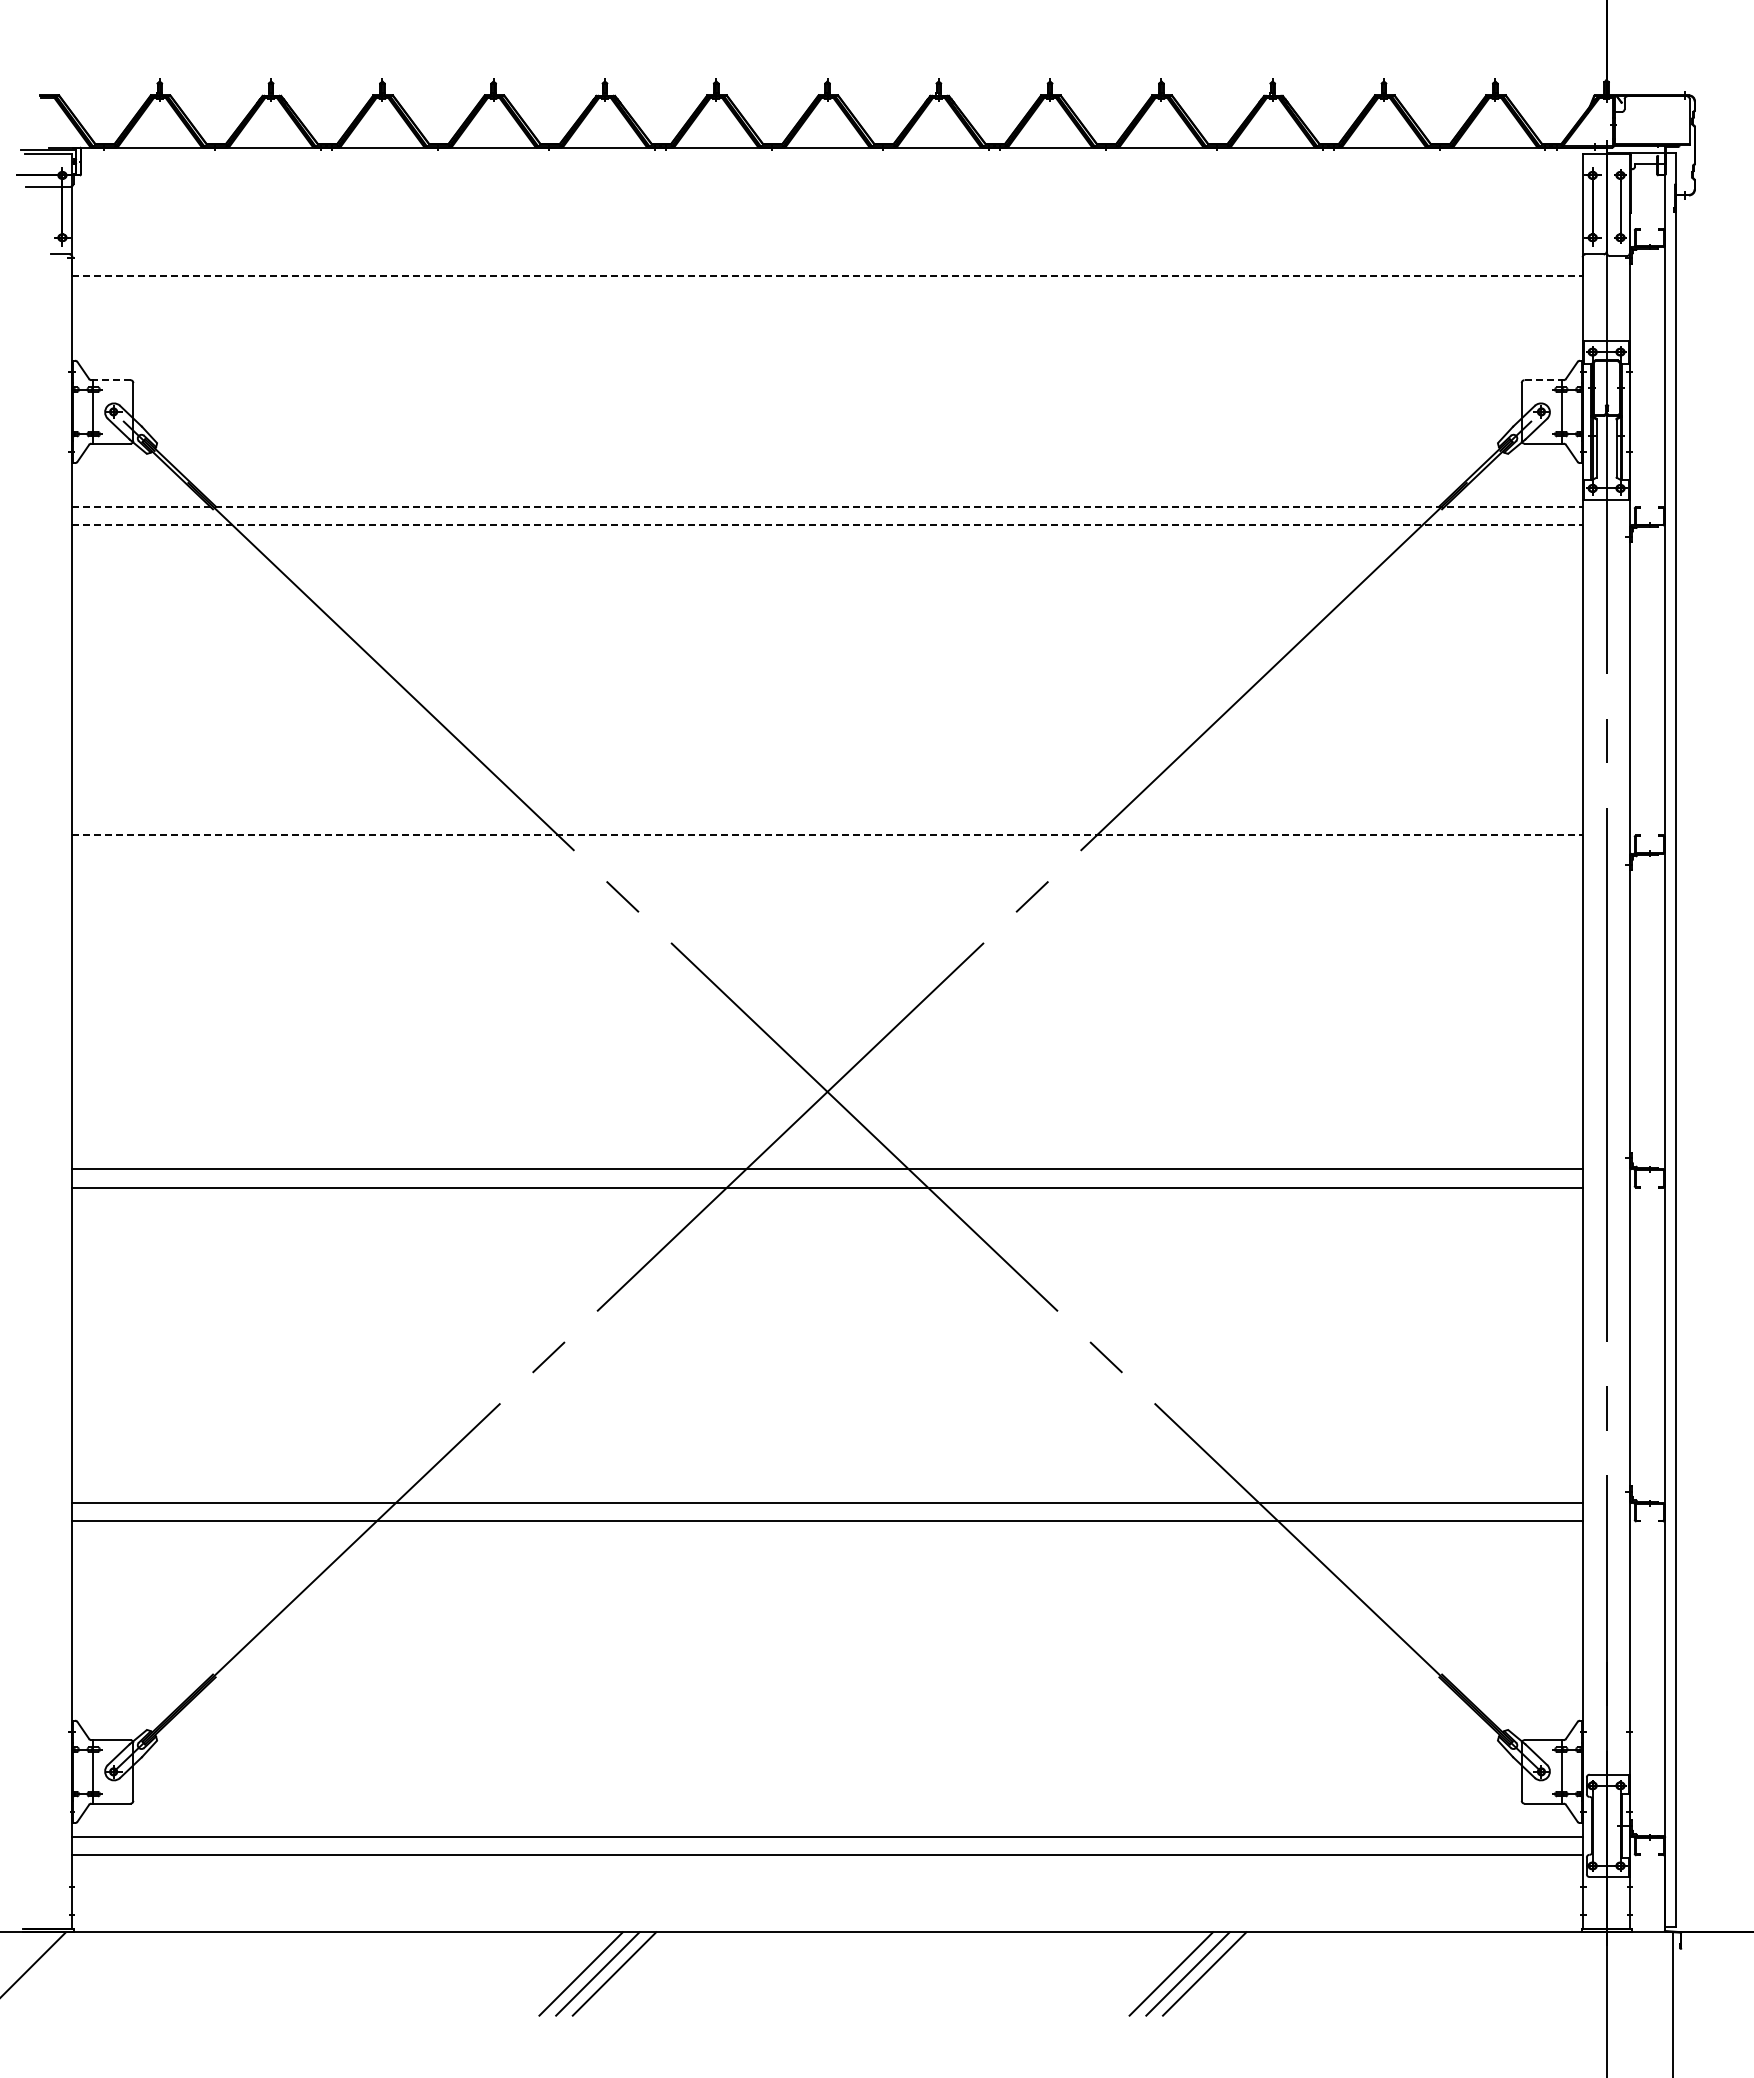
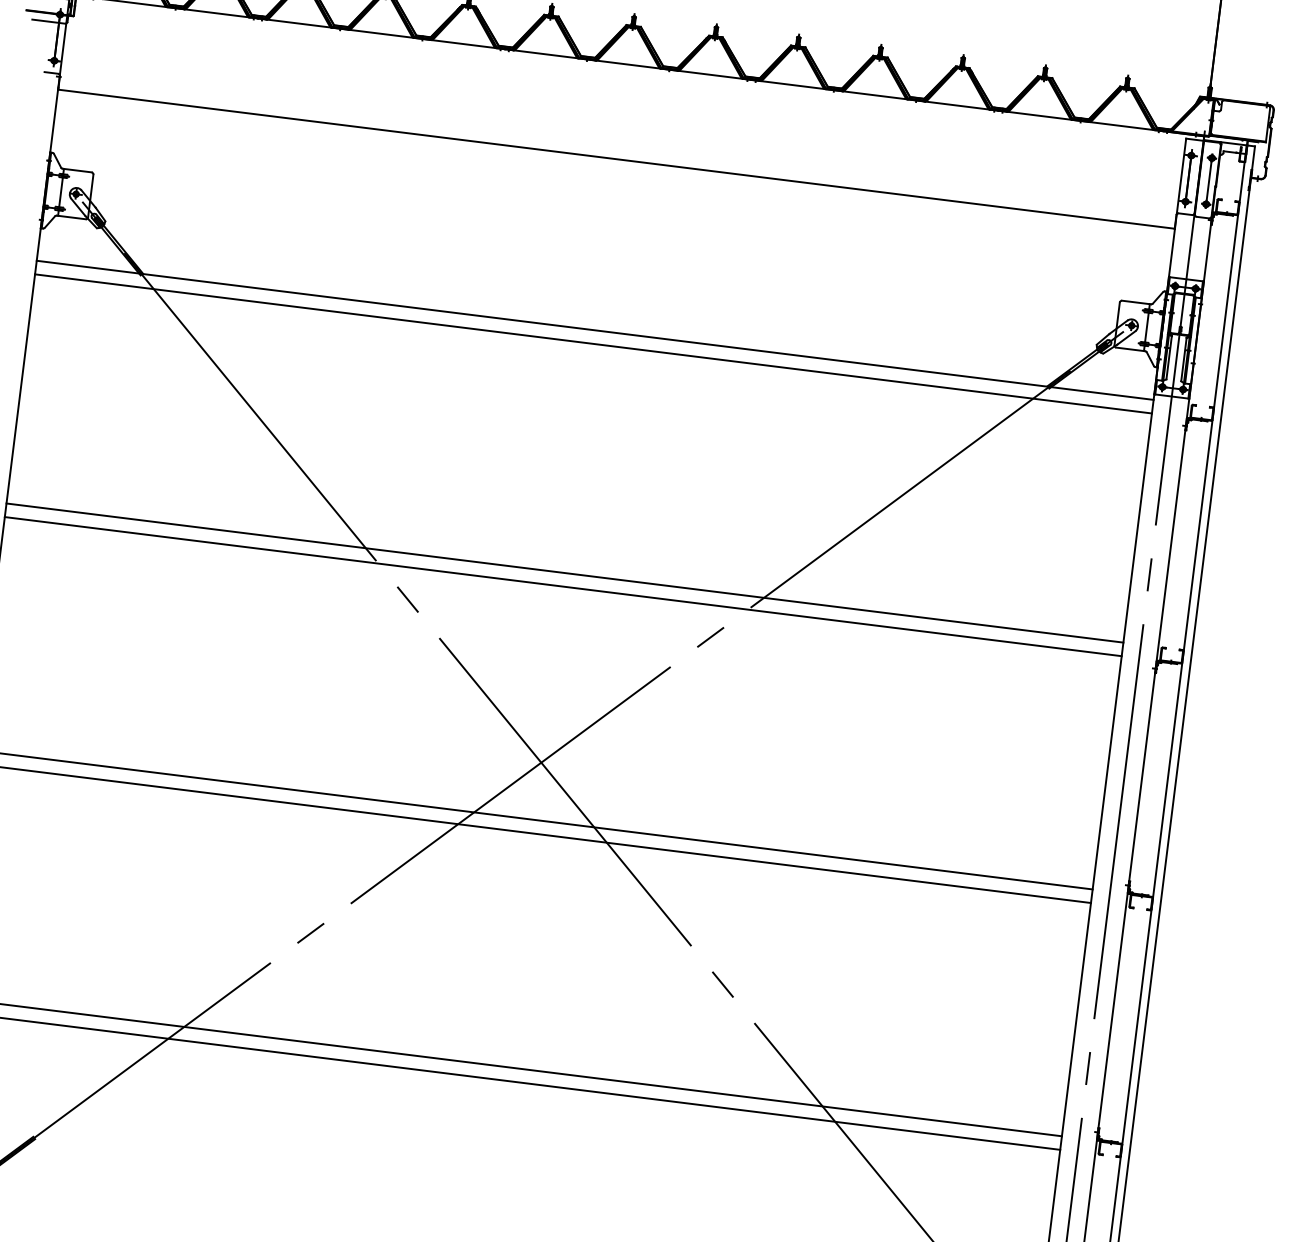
line: (828, 275) -> (617, 159), dashed -> solid
line: (111, 380) -> (77, 170), dashed -> solid
line: (1544, 380) -> (1136, 302), dashed -> solid
line: (828, 507) -> (595, 330), dashed -> solid
line: (828, 525) -> (594, 344), dashed -> solid
line: (828, 835) -> (565, 573), dashed -> solid
line: (827, 853) -> (563, 586), added

